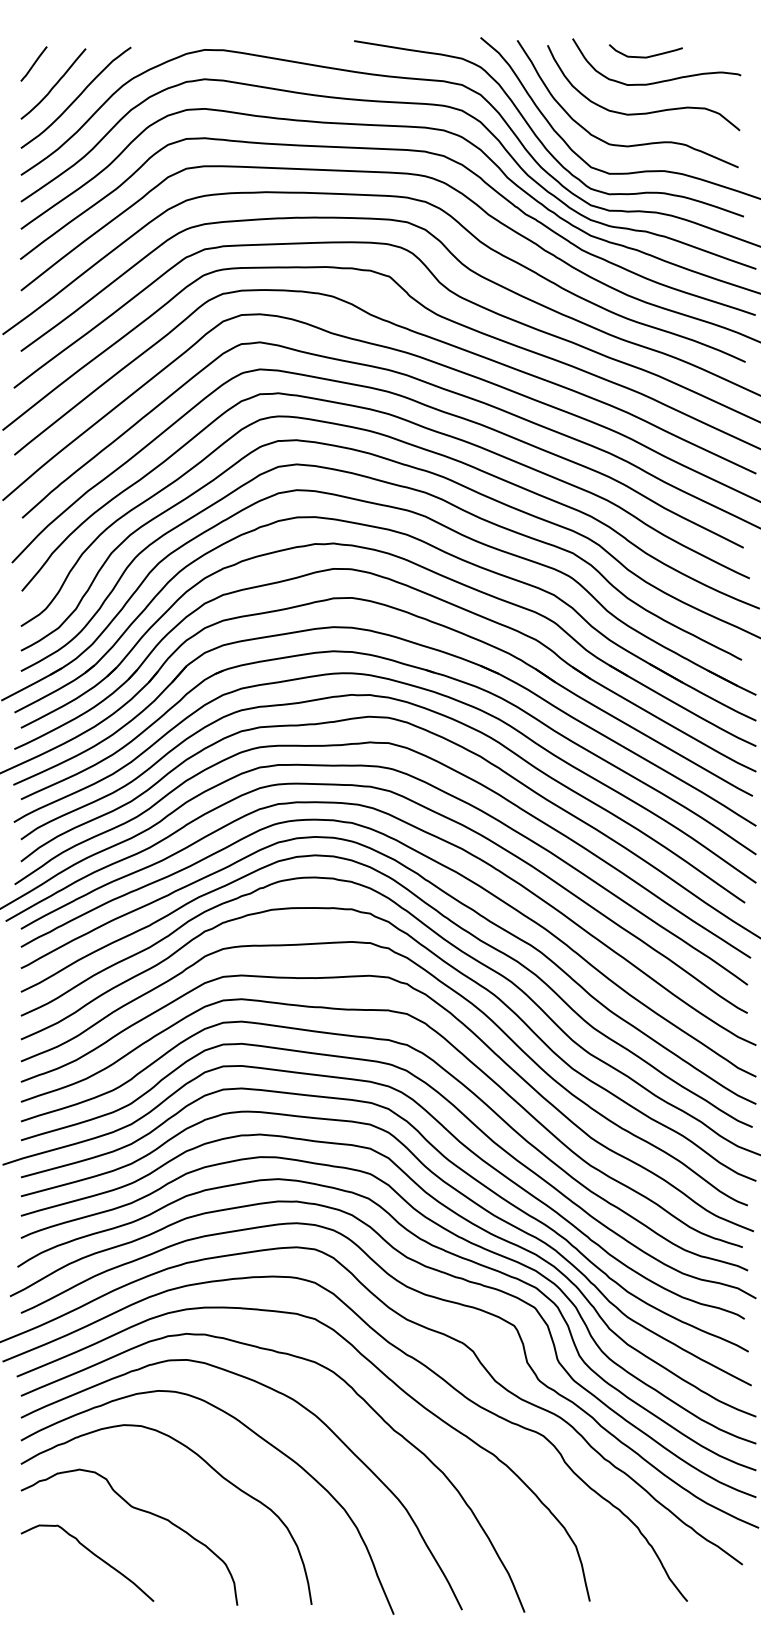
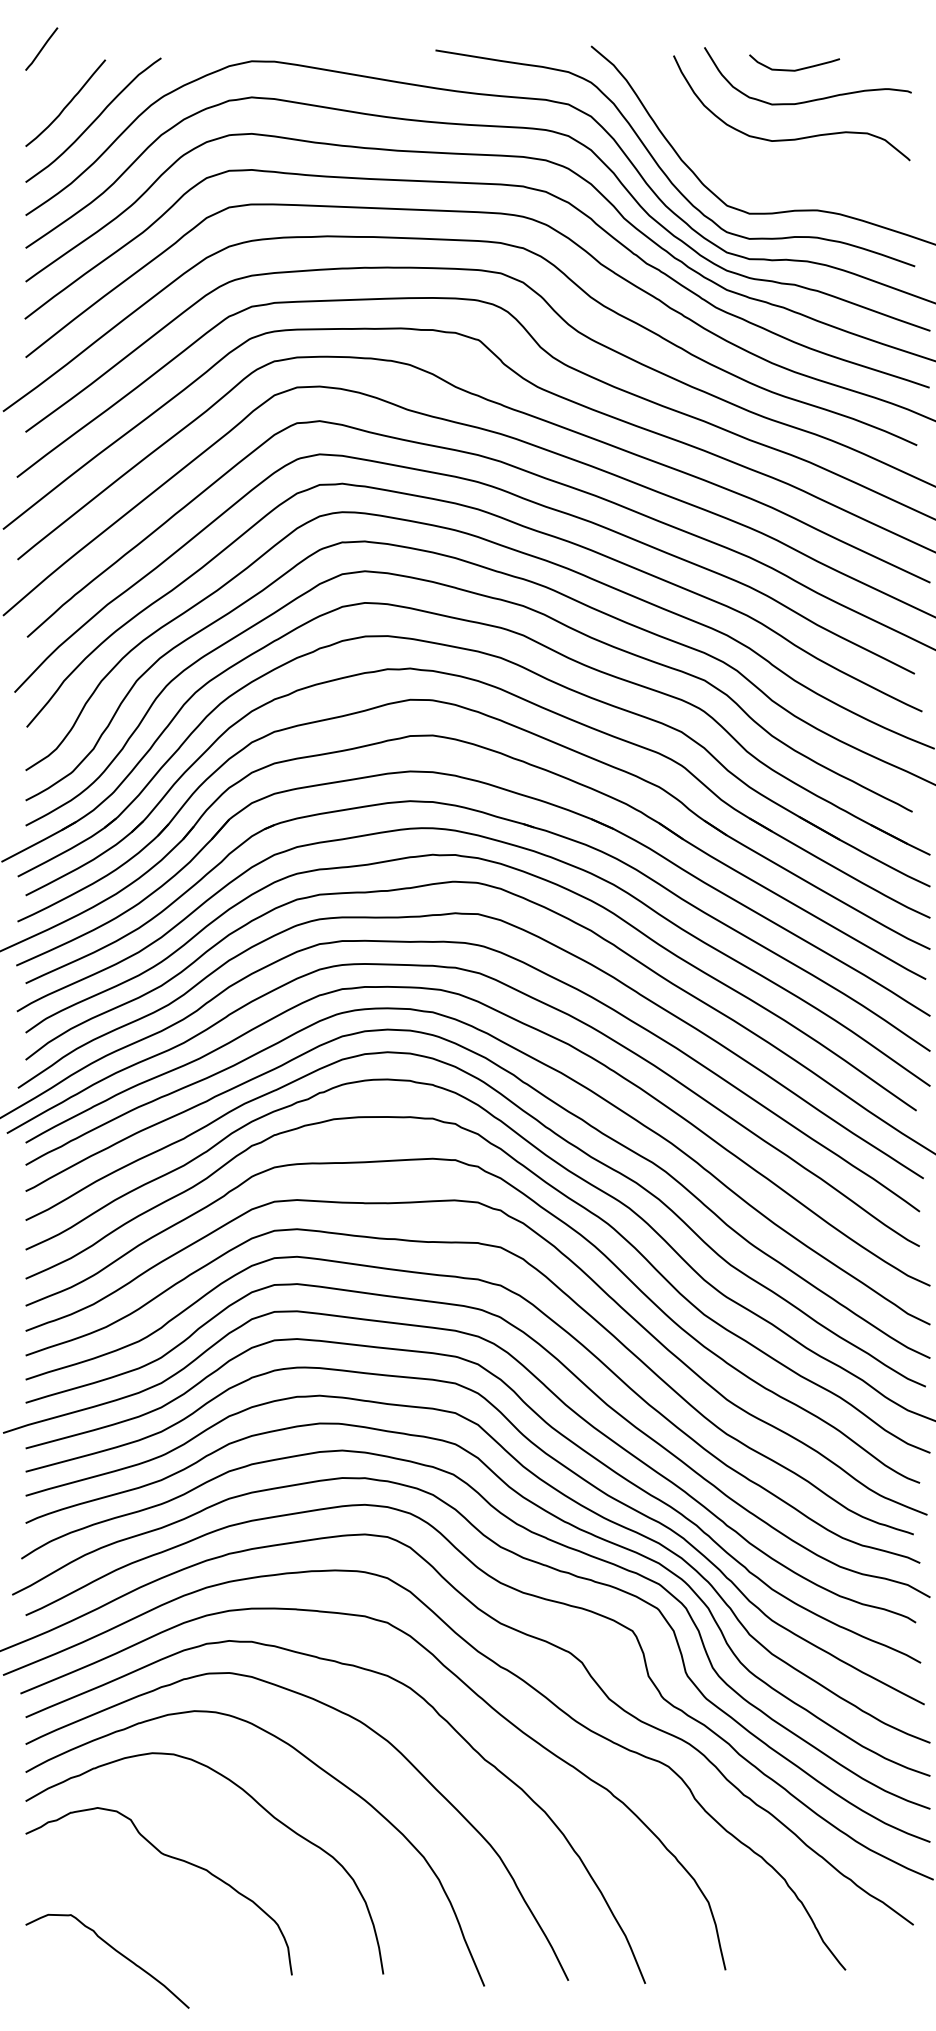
line: (33, 63) -> (41, 48), moved
curve: (633, 144) -> (779, 177), removed
curve: (92, 1554) -> (113, 1950), moved

